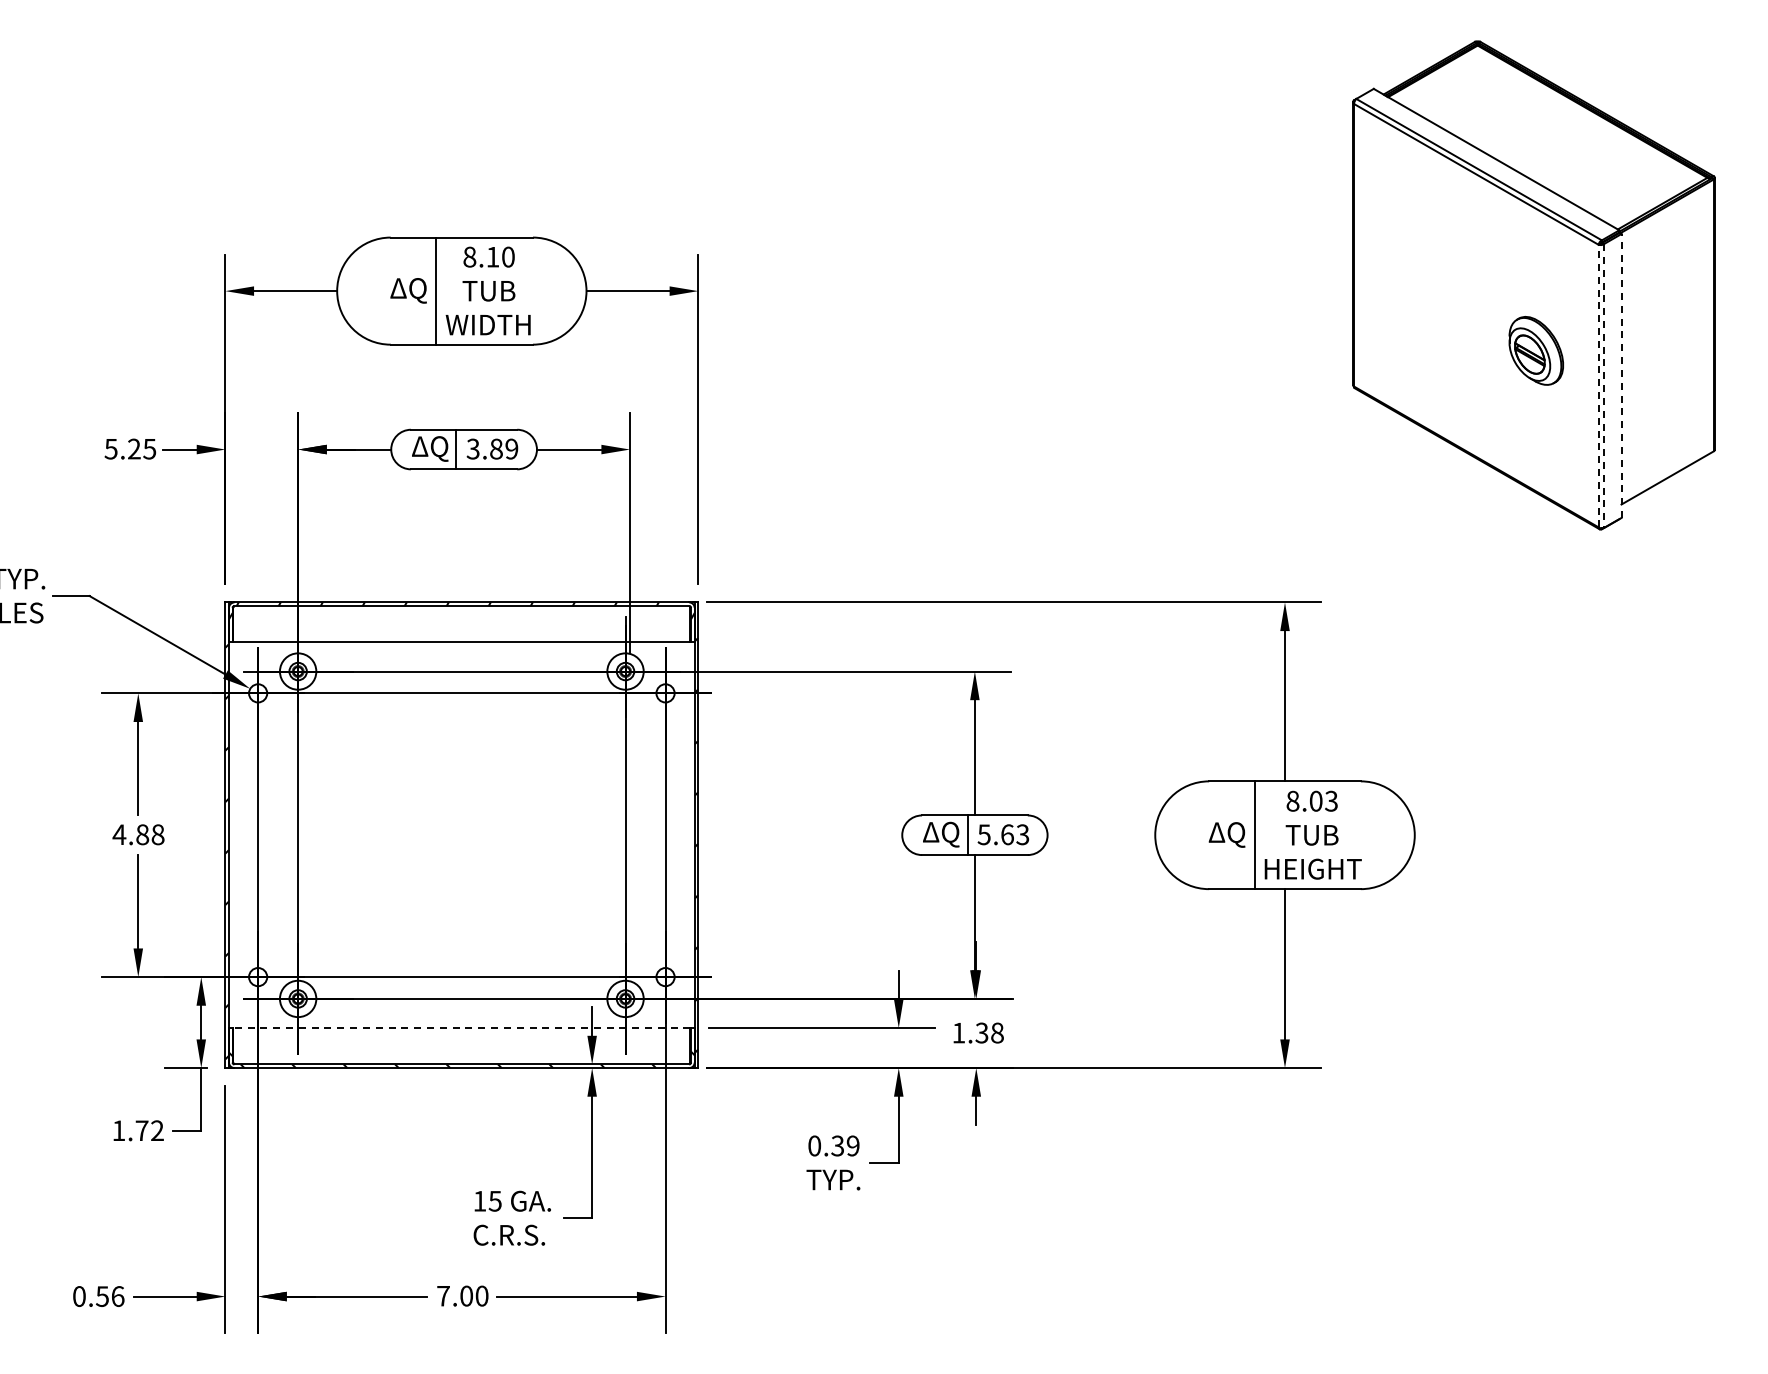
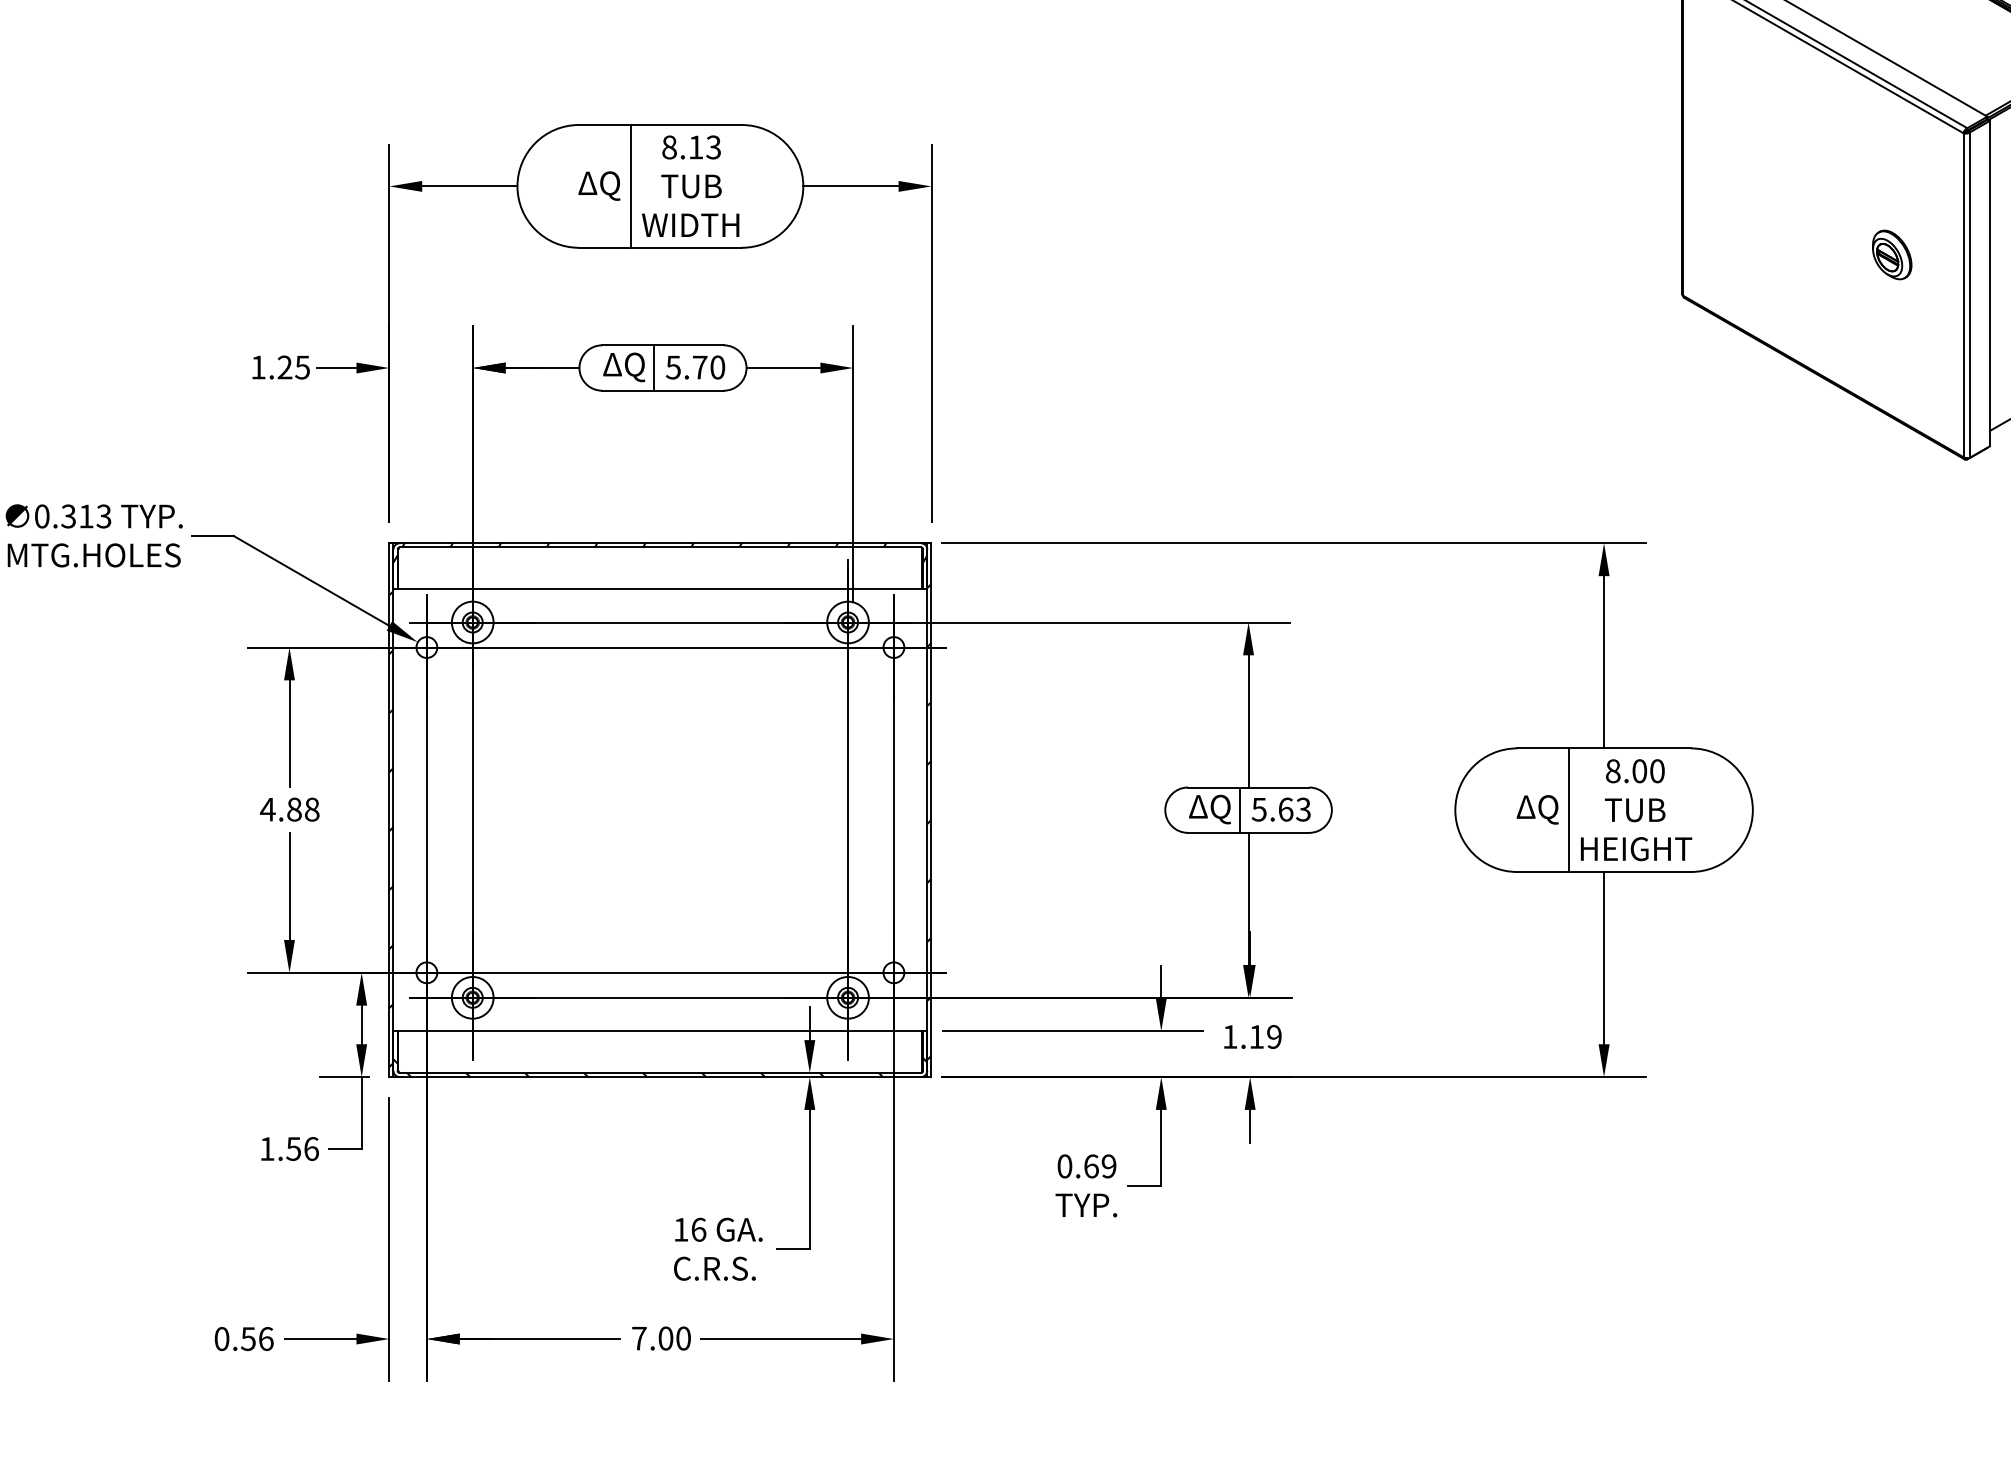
text: (507, 256) -> (712, 146), 8.10 -> 8.13
part: (1536, 350) -> (1892, 254), size x0.62
line: (1621, 376) -> (1989, 284), dashed -> solid
line: (1598, 385) -> (1963, 294), dashed -> solid
line: (1604, 386) -> (1970, 295), dashed -> solid
text: (492, 448) -> (695, 366), 3.89 -> 5.70
text: (110, 449) -> (257, 367), 5.25 -> 1.25
text: (1331, 801) -> (1657, 771), 8.03 -> 8.00
line: (461, 1028) -> (660, 1031), dashed -> solid
text: (989, 1032) -> (1265, 1036), 1.38 -> 1.19
text: (149, 1130) -> (302, 1148), 1.72 -> 1.56
text: (837, 1145) -> (1091, 1165), 0.39 -> 0.69
text: (494, 1200) -> (697, 1228), 15 -> 16

